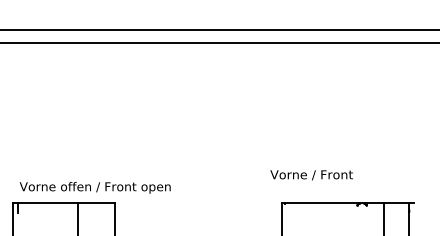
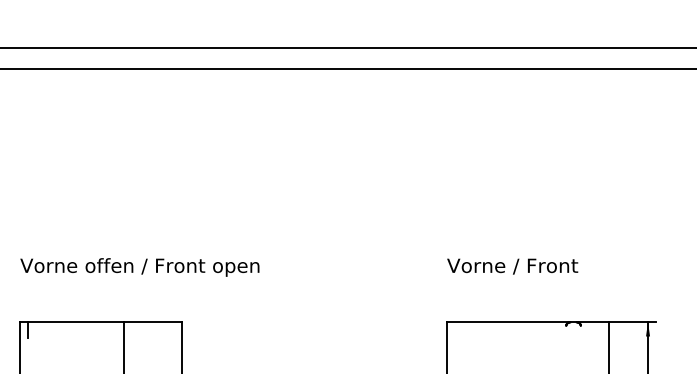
text: (311, 175) -> (512, 266), moved
text: (94, 187) -> (138, 266), moved

